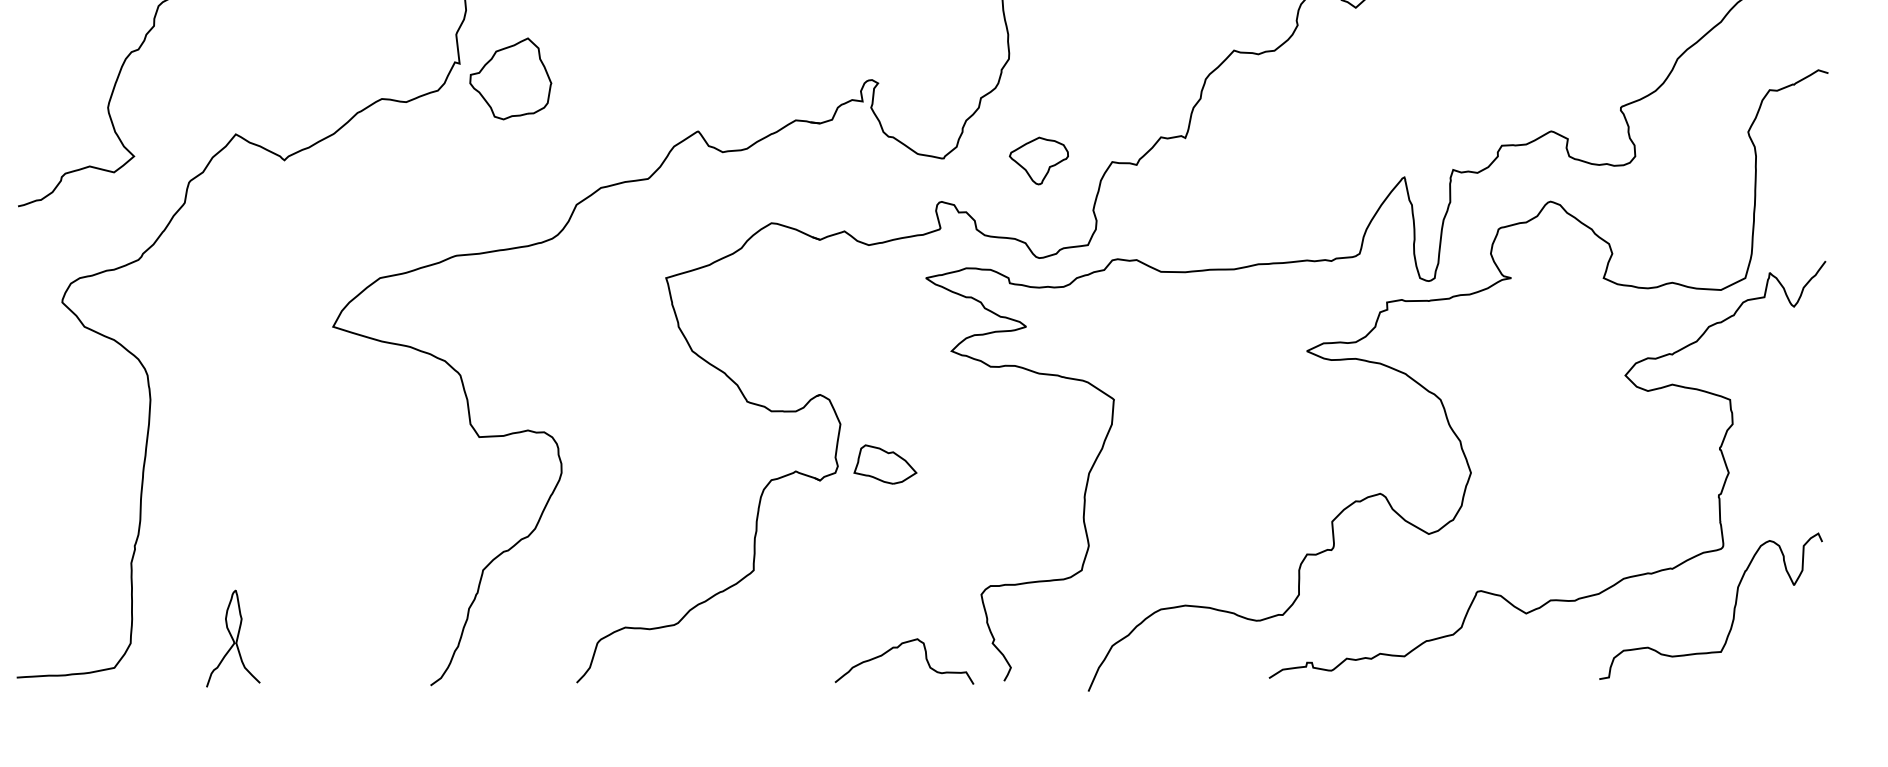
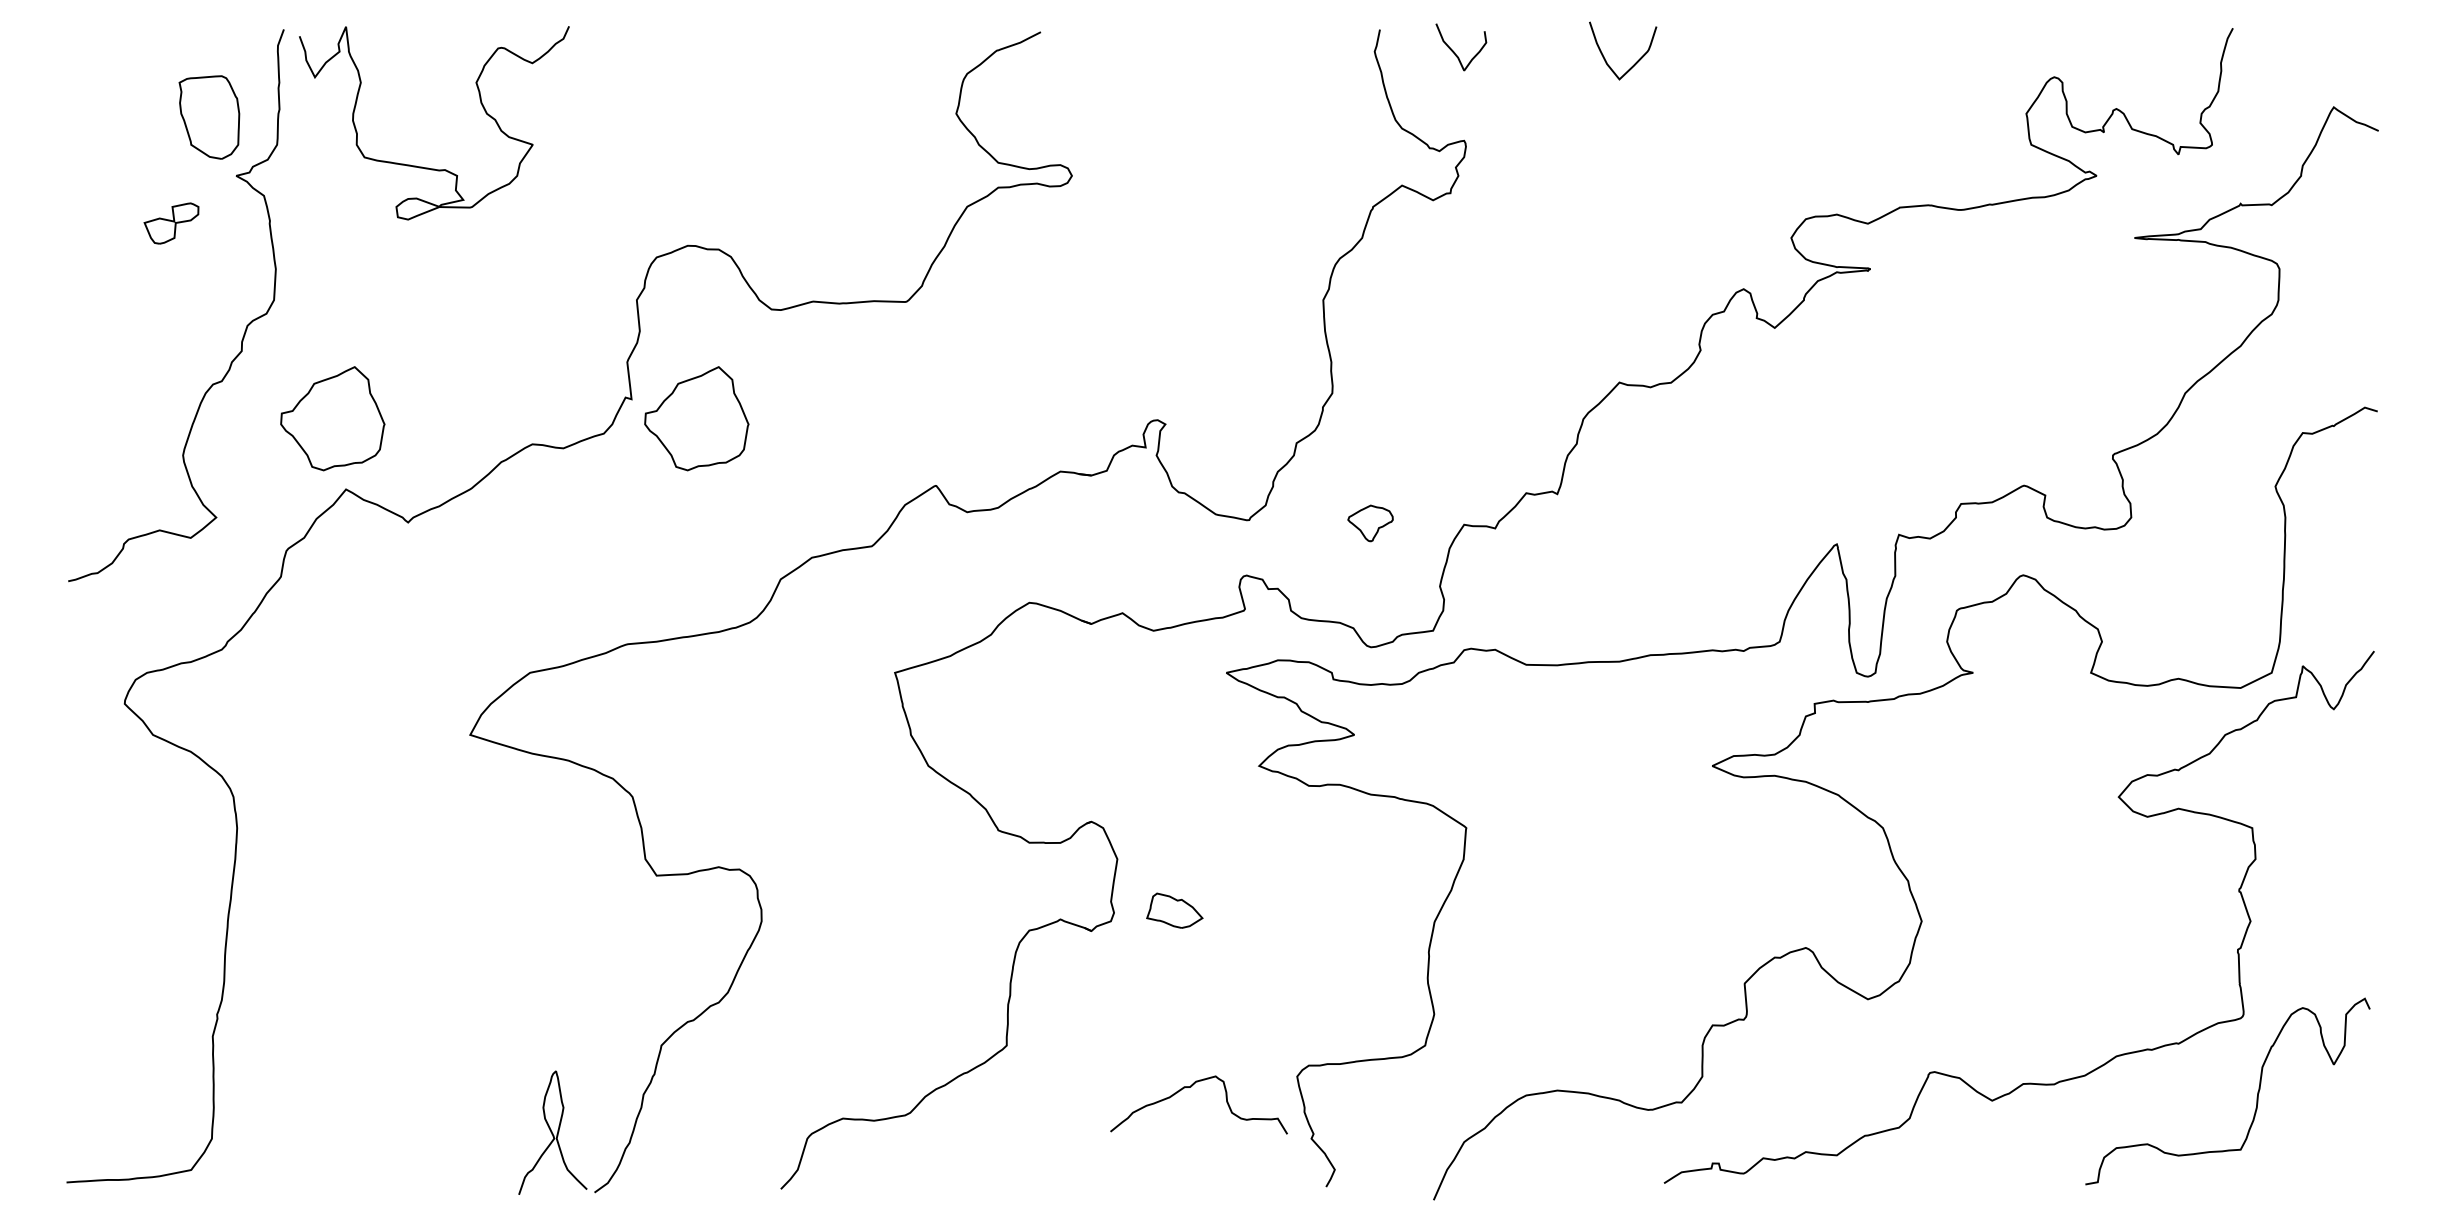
part: (225, 78) -> (332, 418), added
part: (1038, 161) -> (1370, 523), size x0.6
part: (885, 464) -> (1174, 910), size x0.7
curve: (233, 638) -> (552, 1132), moved
curve: (898, 647) -> (1191, 1087), moved

